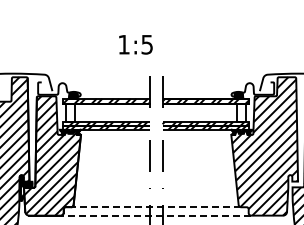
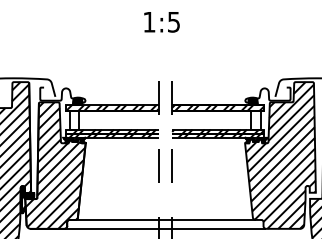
text: (135, 44) -> (161, 21), moved
line: (155, 207) -> (164, 220), dashed -> solid
line: (155, 215) -> (164, 228), dashed -> solid

